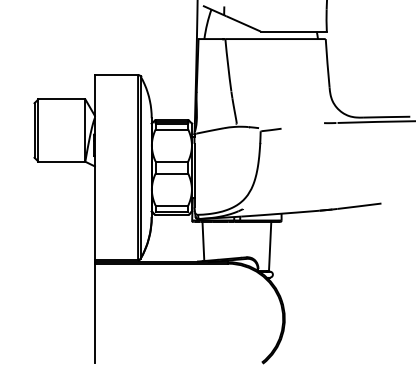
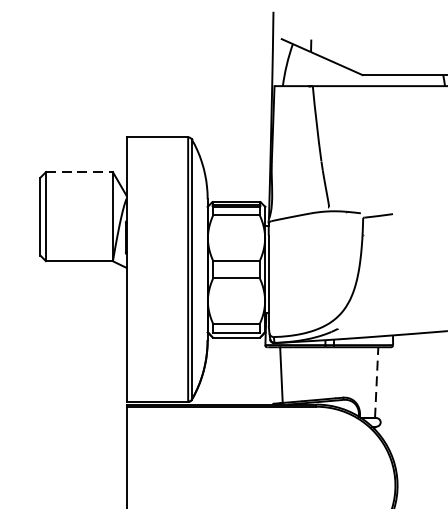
line: (62, 99) -> (80, 172), solid -> dashed
line: (270, 246) -> (377, 382), solid -> dashed

